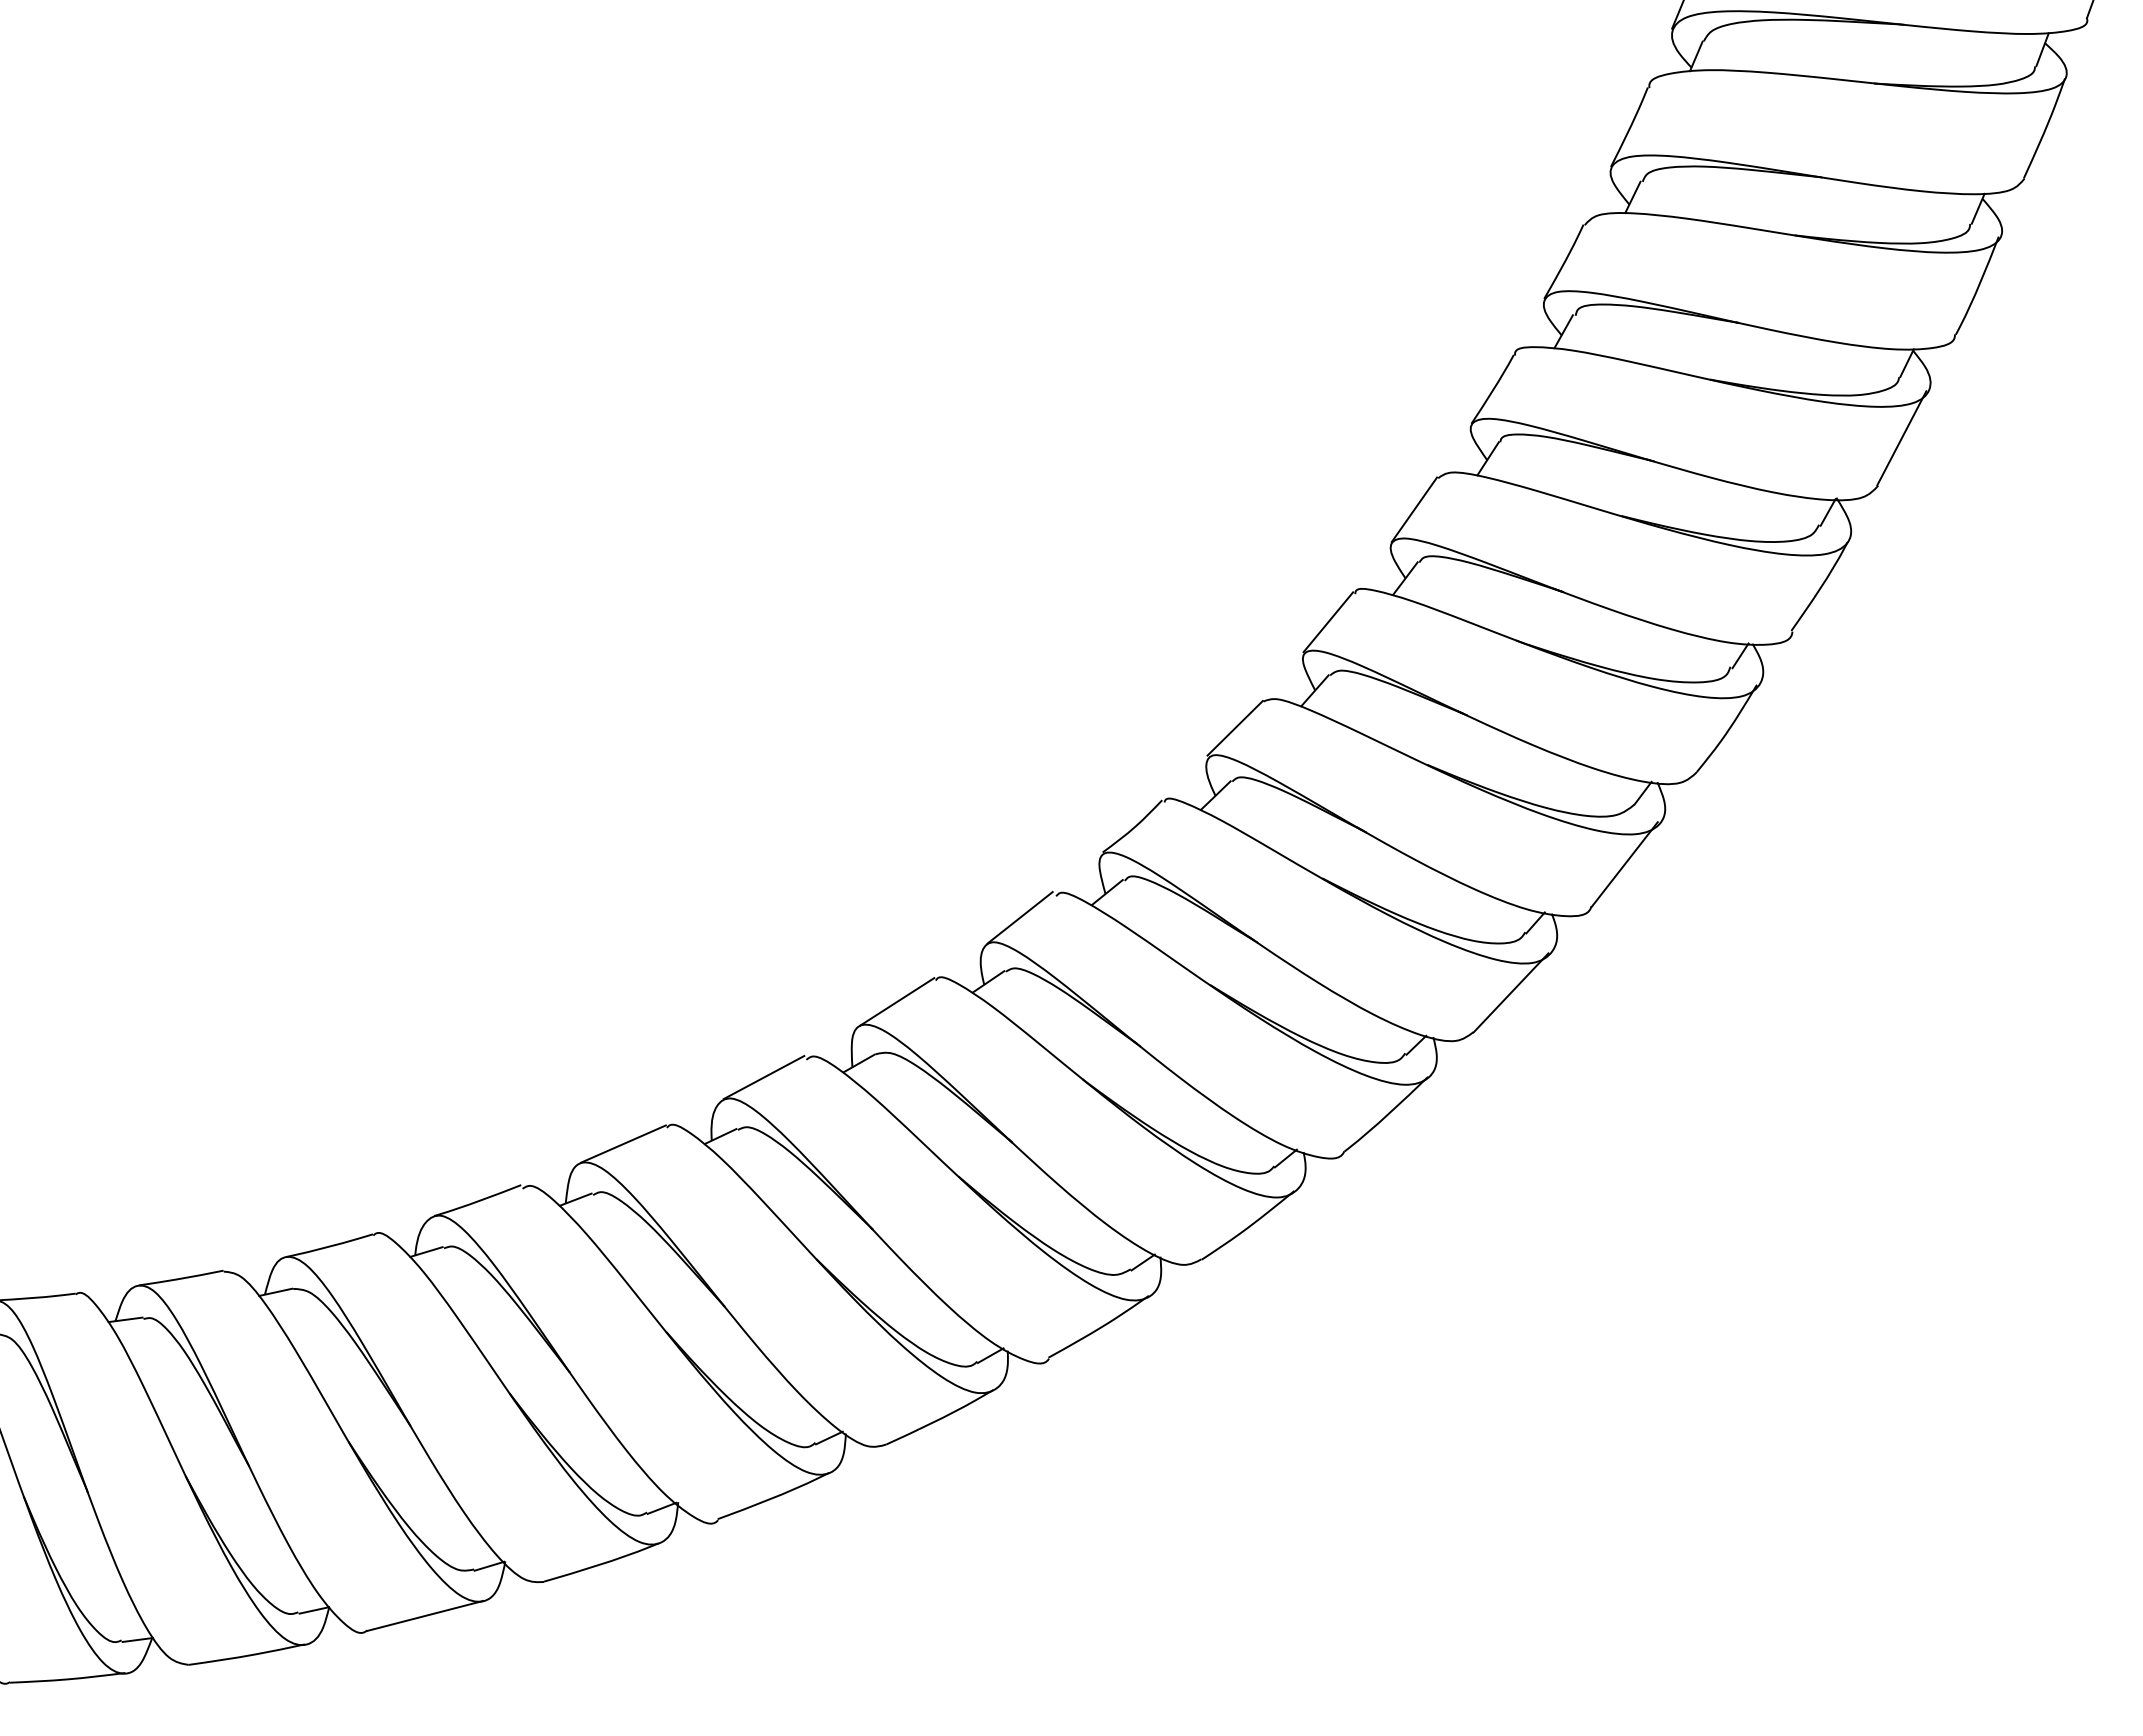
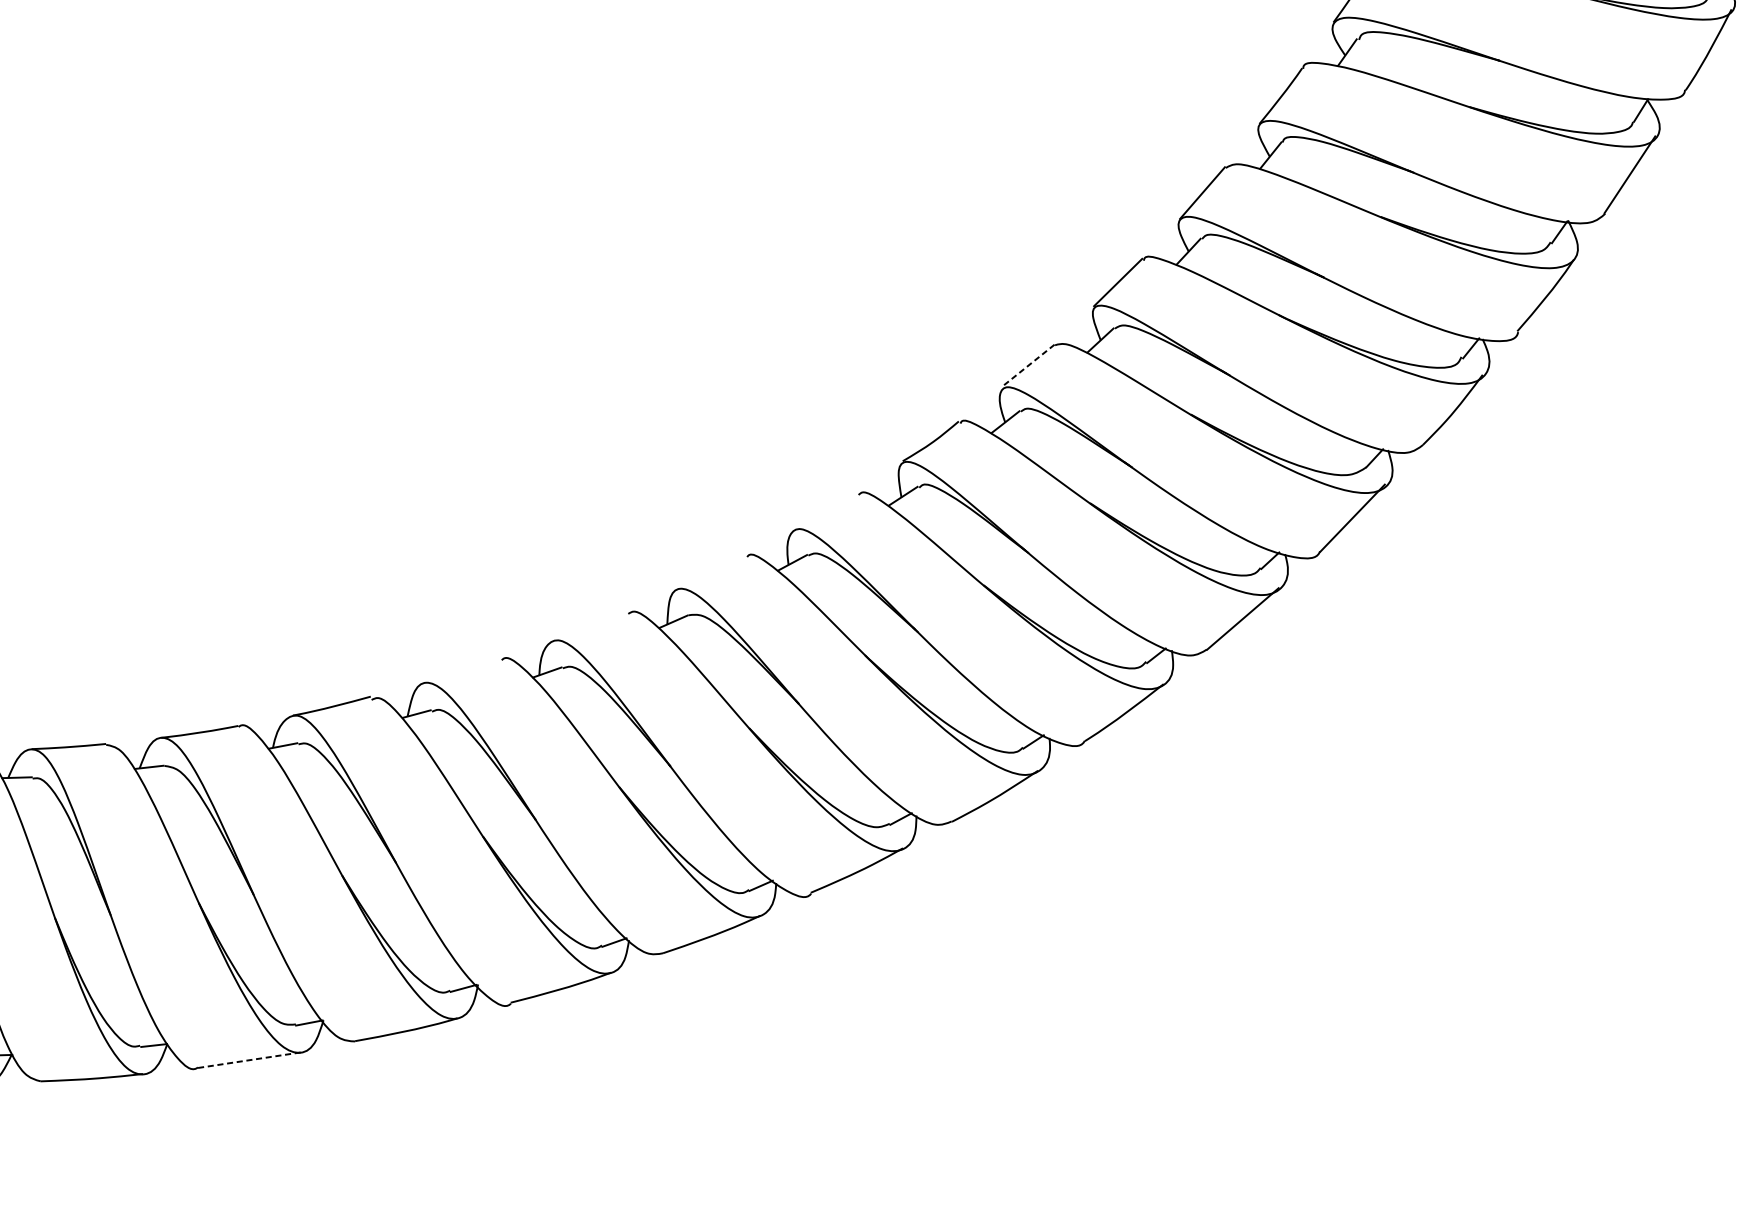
line: (1235, 728) -> (1028, 366), solid -> dashed
line: (1019, 917) -> (825, 509), removed
line: (897, 1001) -> (712, 571), removed
line: (763, 1077) -> (589, 625), removed
line: (622, 1143) -> (461, 669), removed
line: (425, 1615) -> (249, 1059), solid -> dashed

